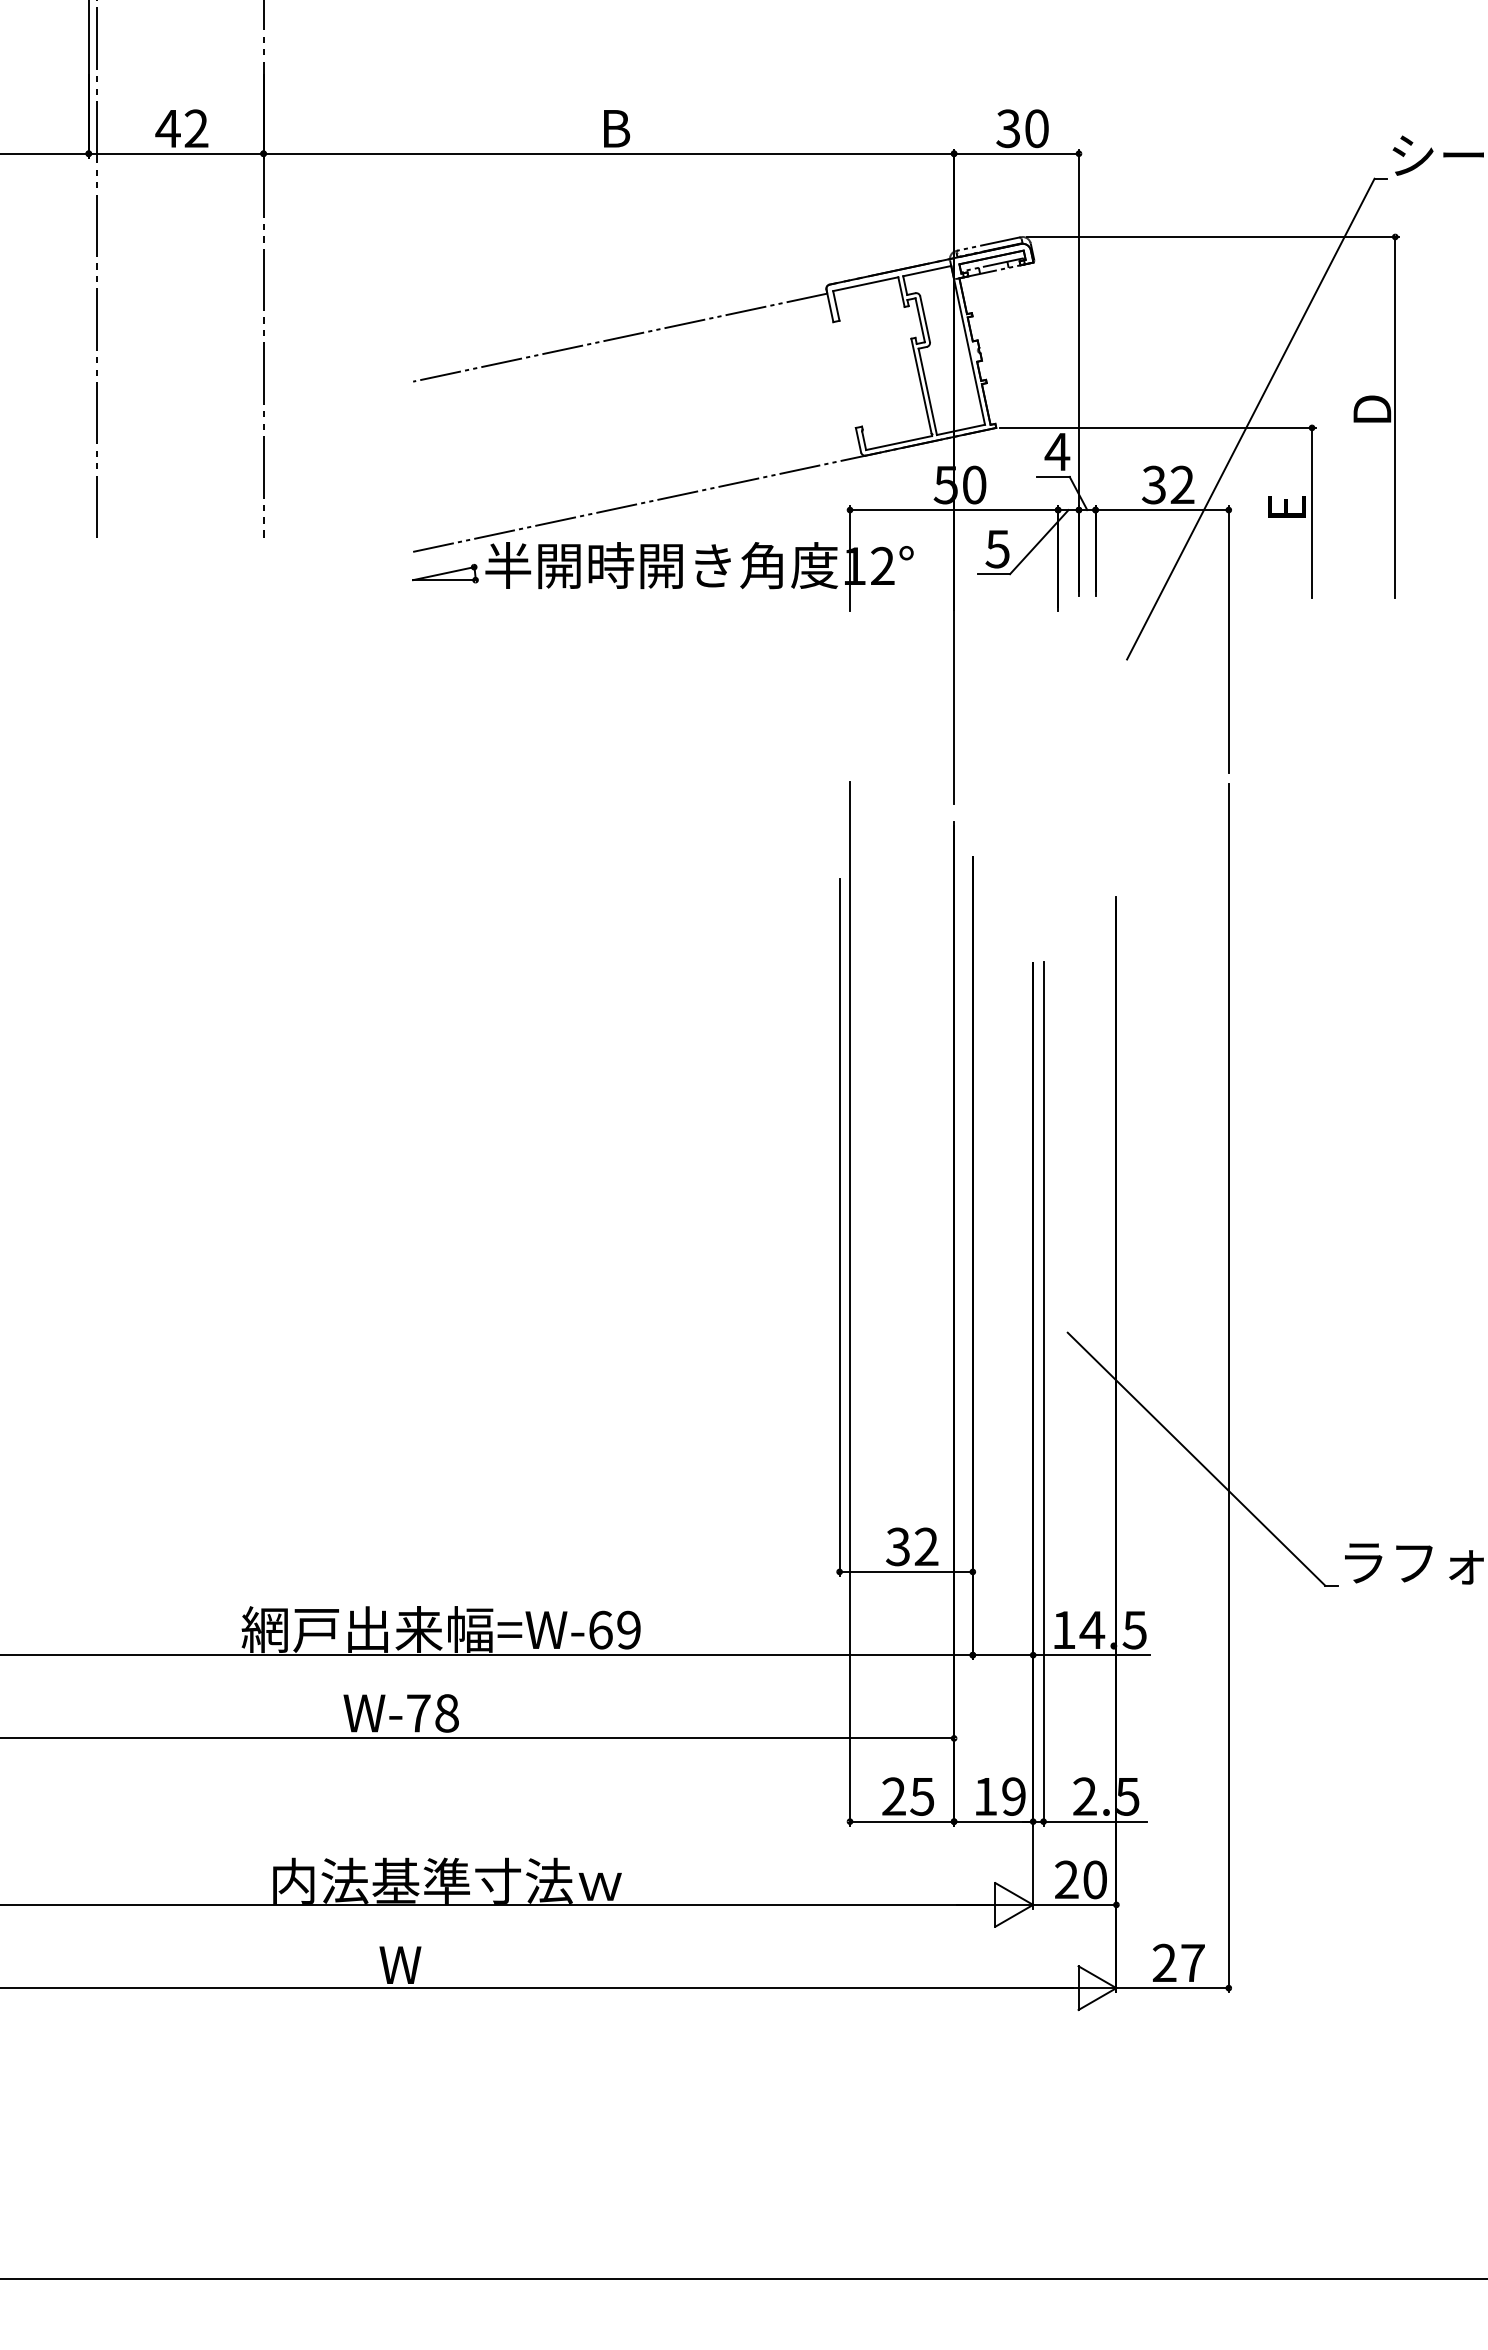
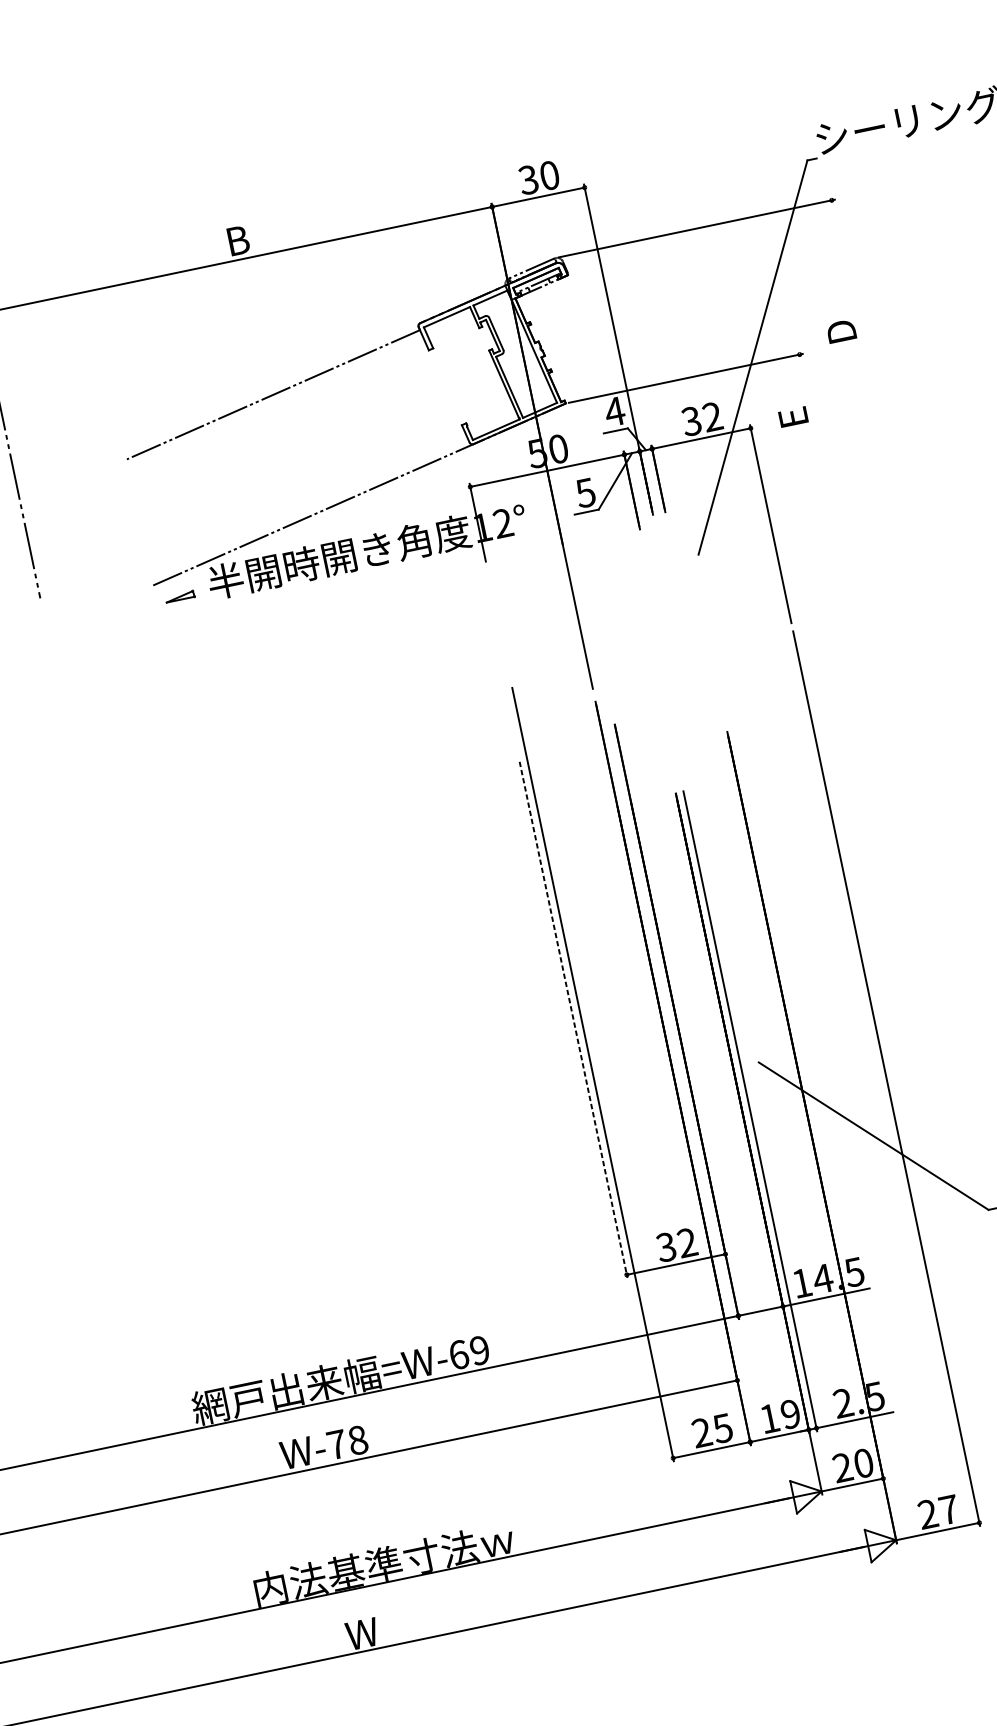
line: (1395, 417) -> (859, 333), removed
line: (1312, 512) -> (813, 417), removed
part: (445, 573) -> (180, 596), size x0.6
line: (839, 1228) -> (573, 1020), solid -> dashed

